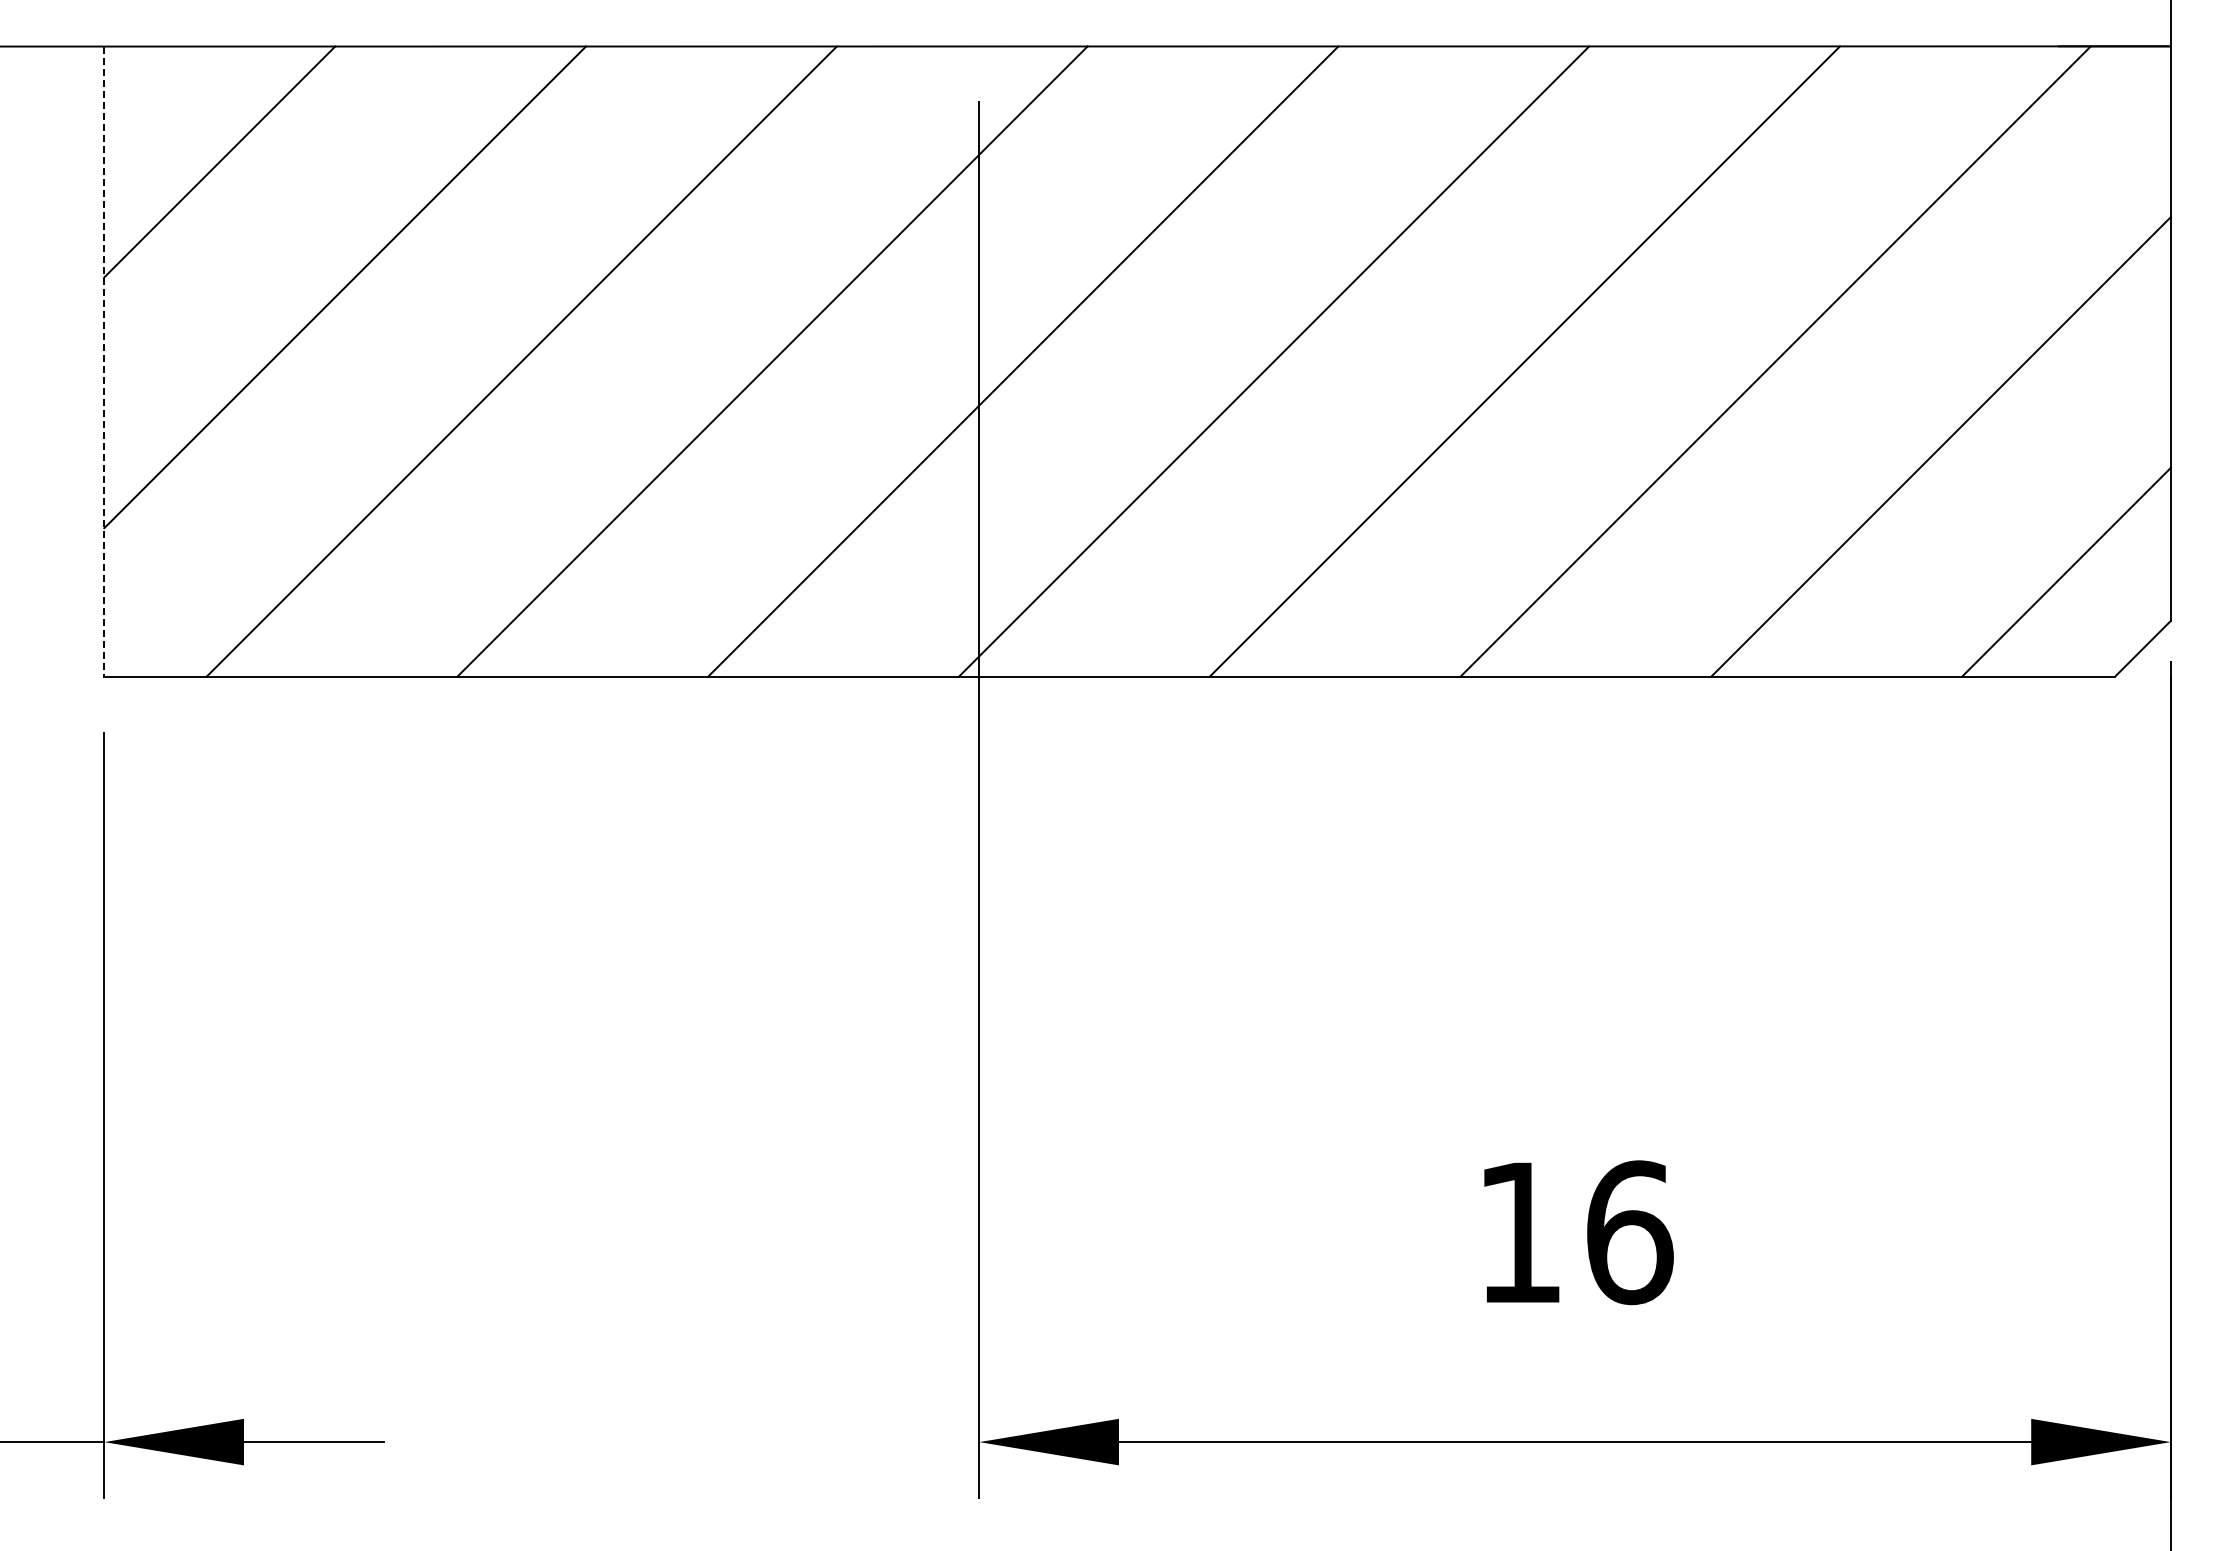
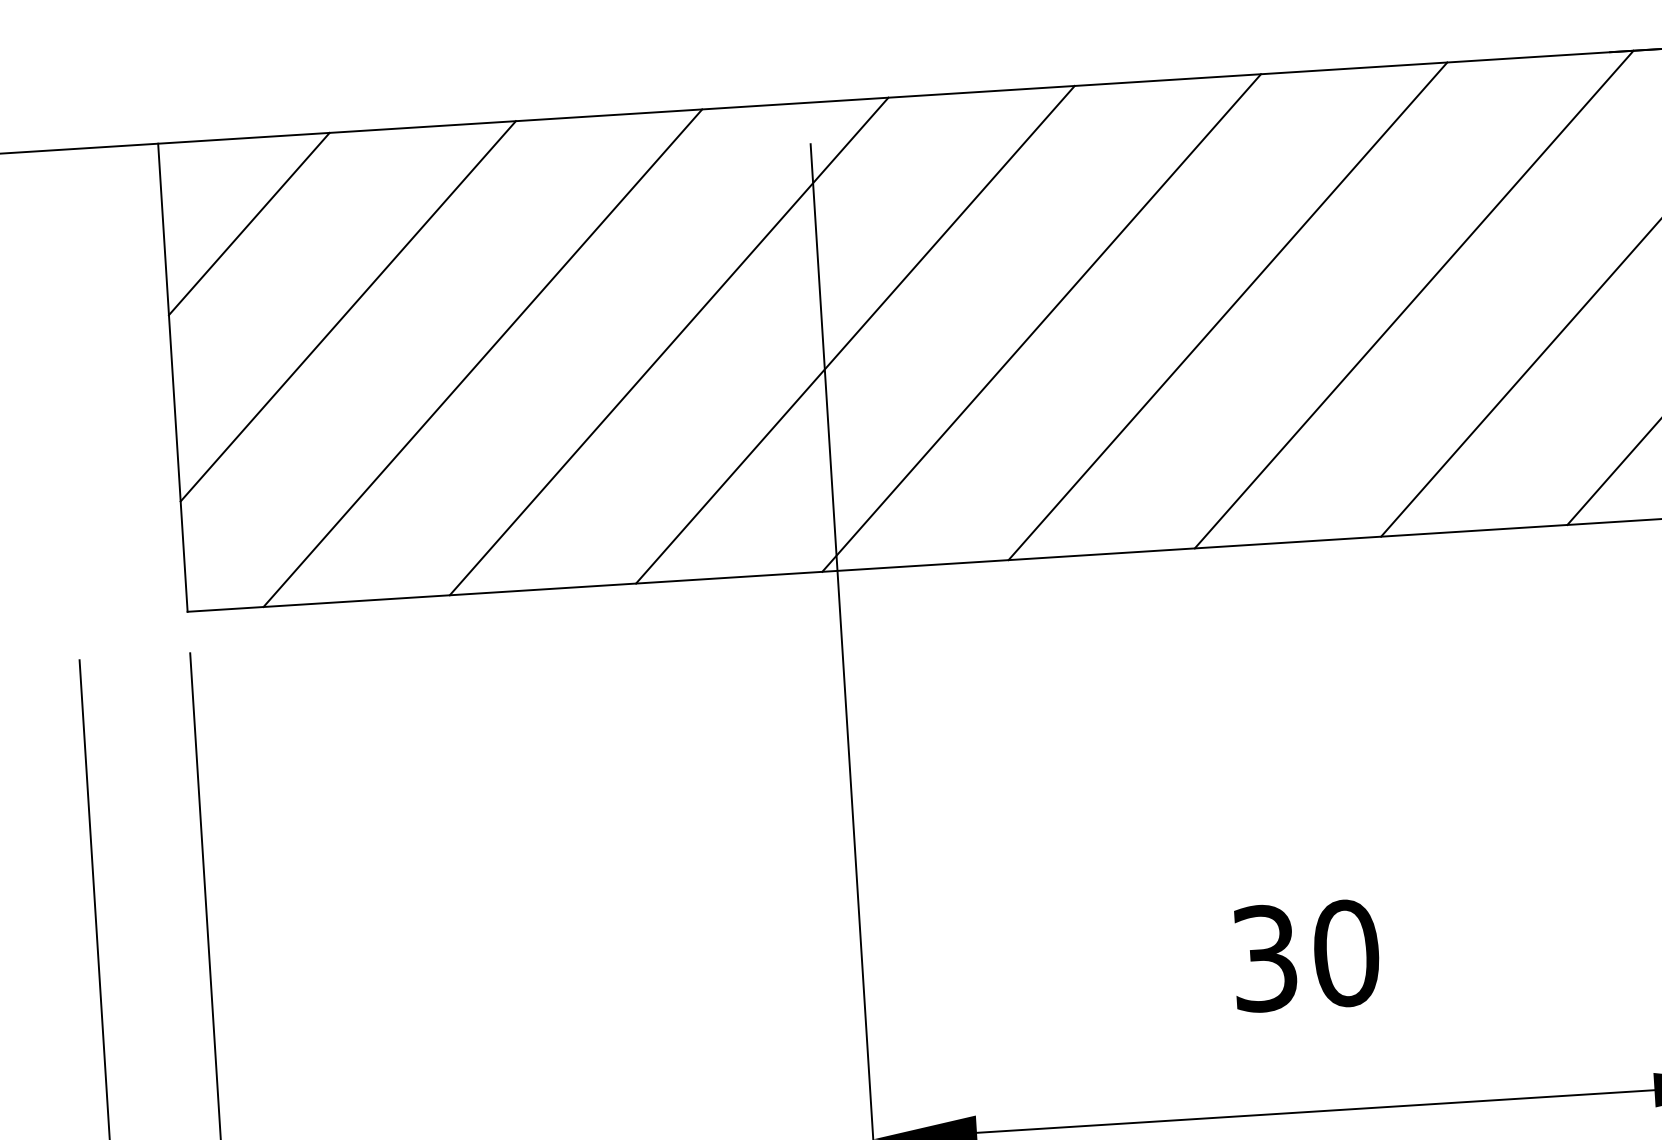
line: (104, 362) -> (173, 378), dashed -> solid
text: (1575, 1232) -> (1306, 955), 16 -> 30

